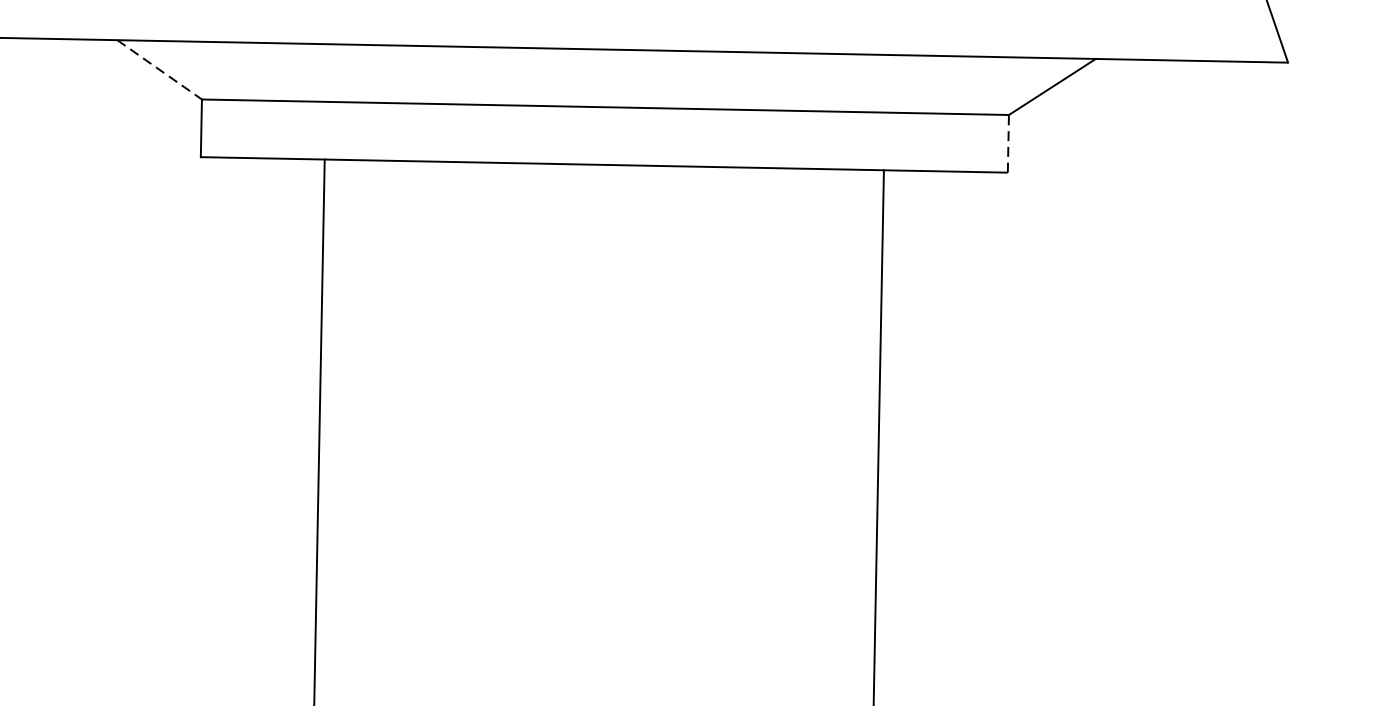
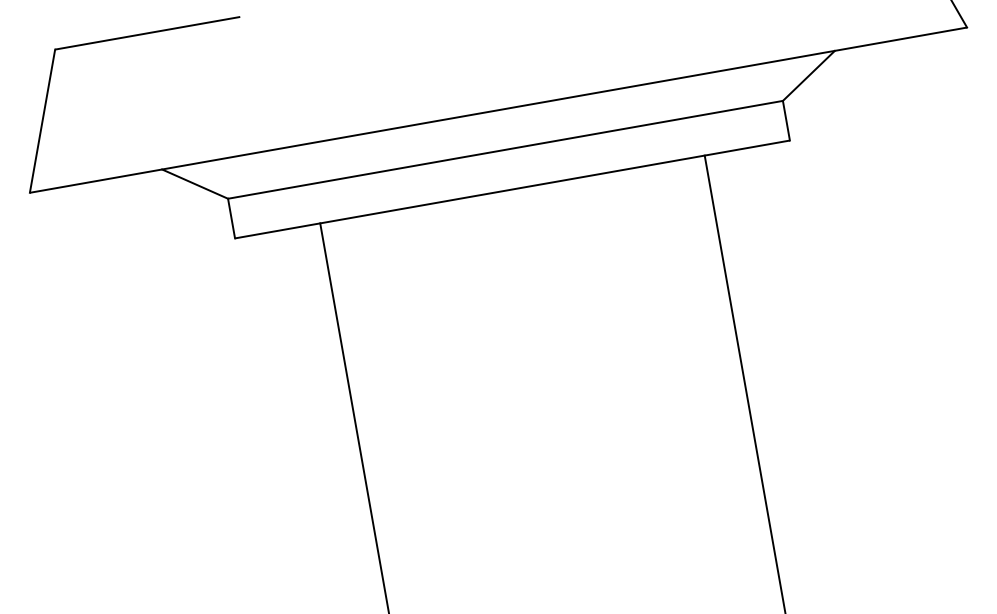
line: (160, 70) -> (195, 184), dashed -> solid
line: (1008, 143) -> (786, 120), dashed -> solid

